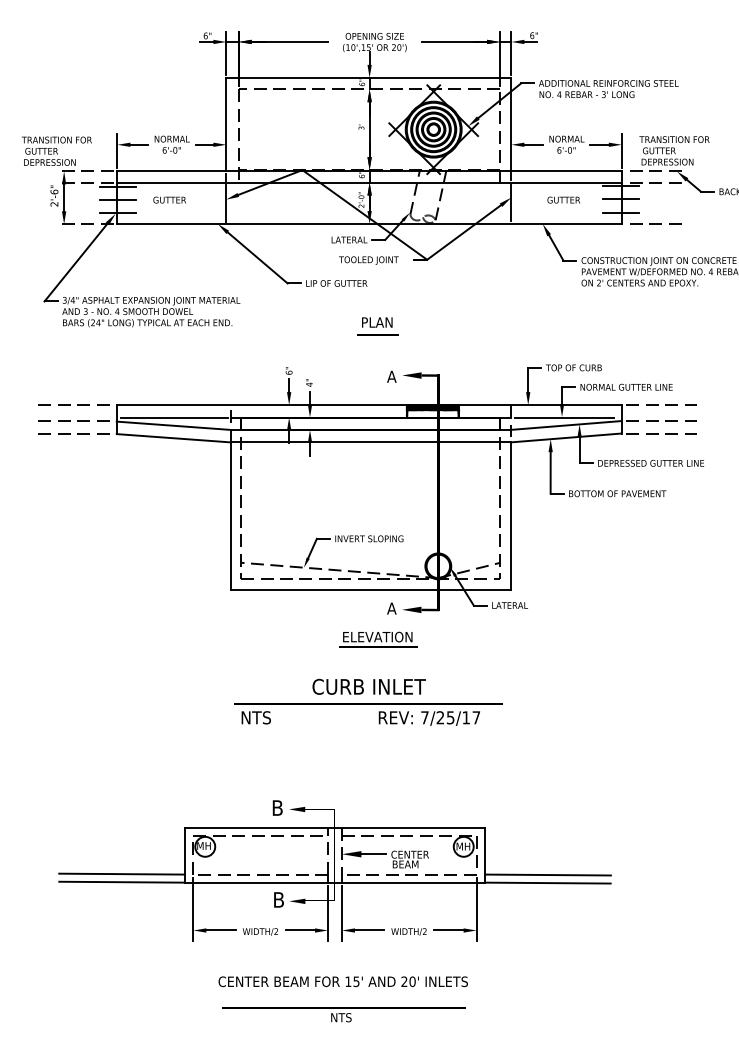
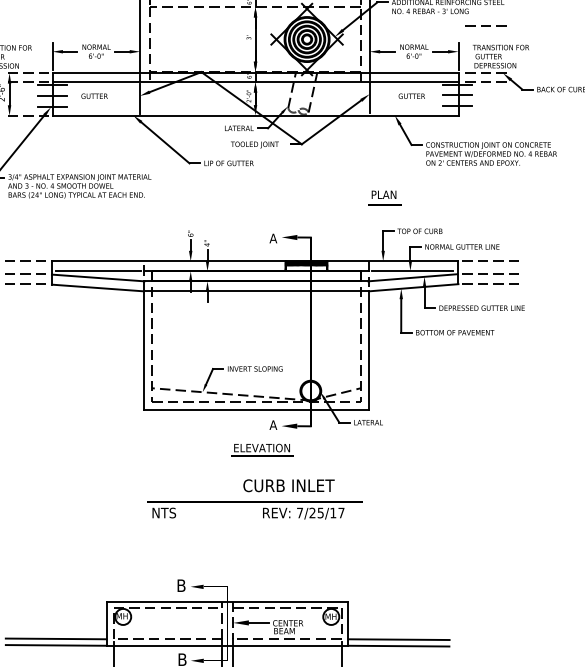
line: (655, 223) -> (485, 24), moved
text: (377, 326) -> (384, 198), moved
text: (368, 686) -> (288, 485), moved

